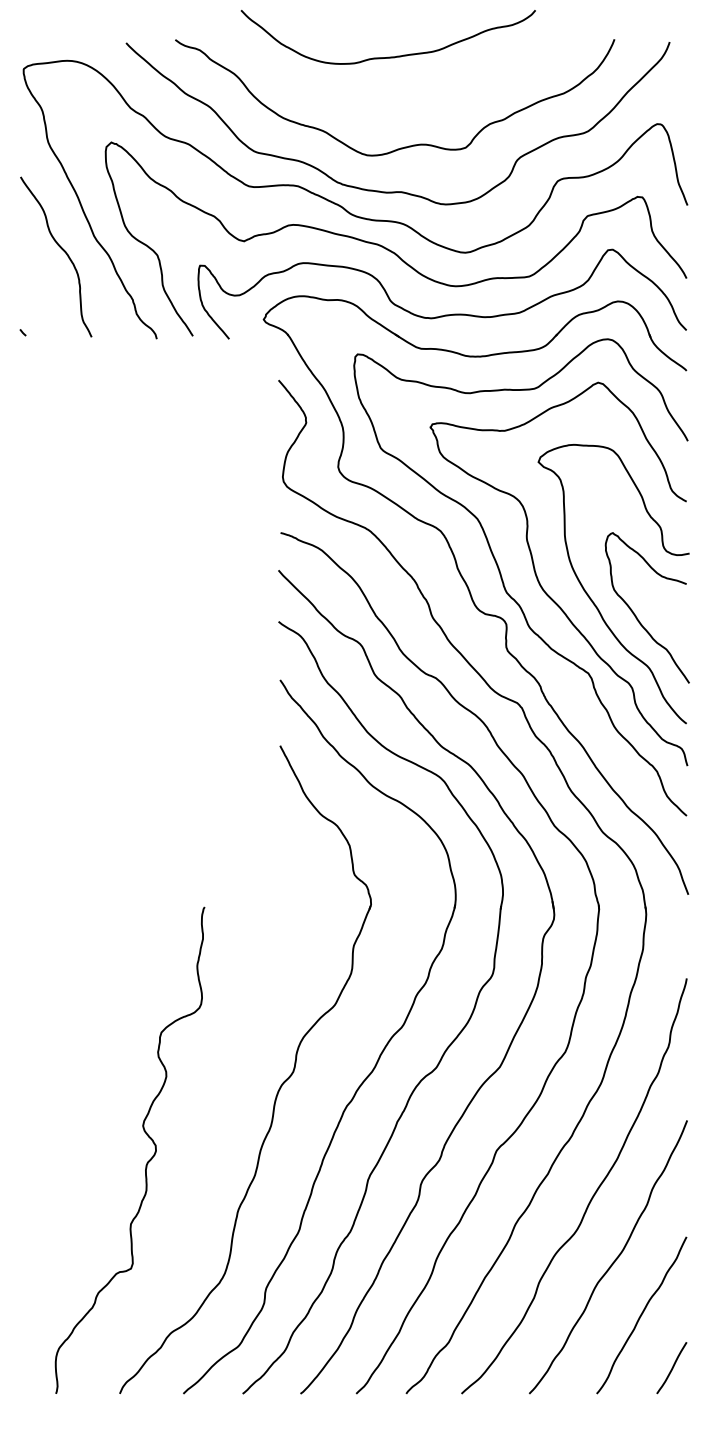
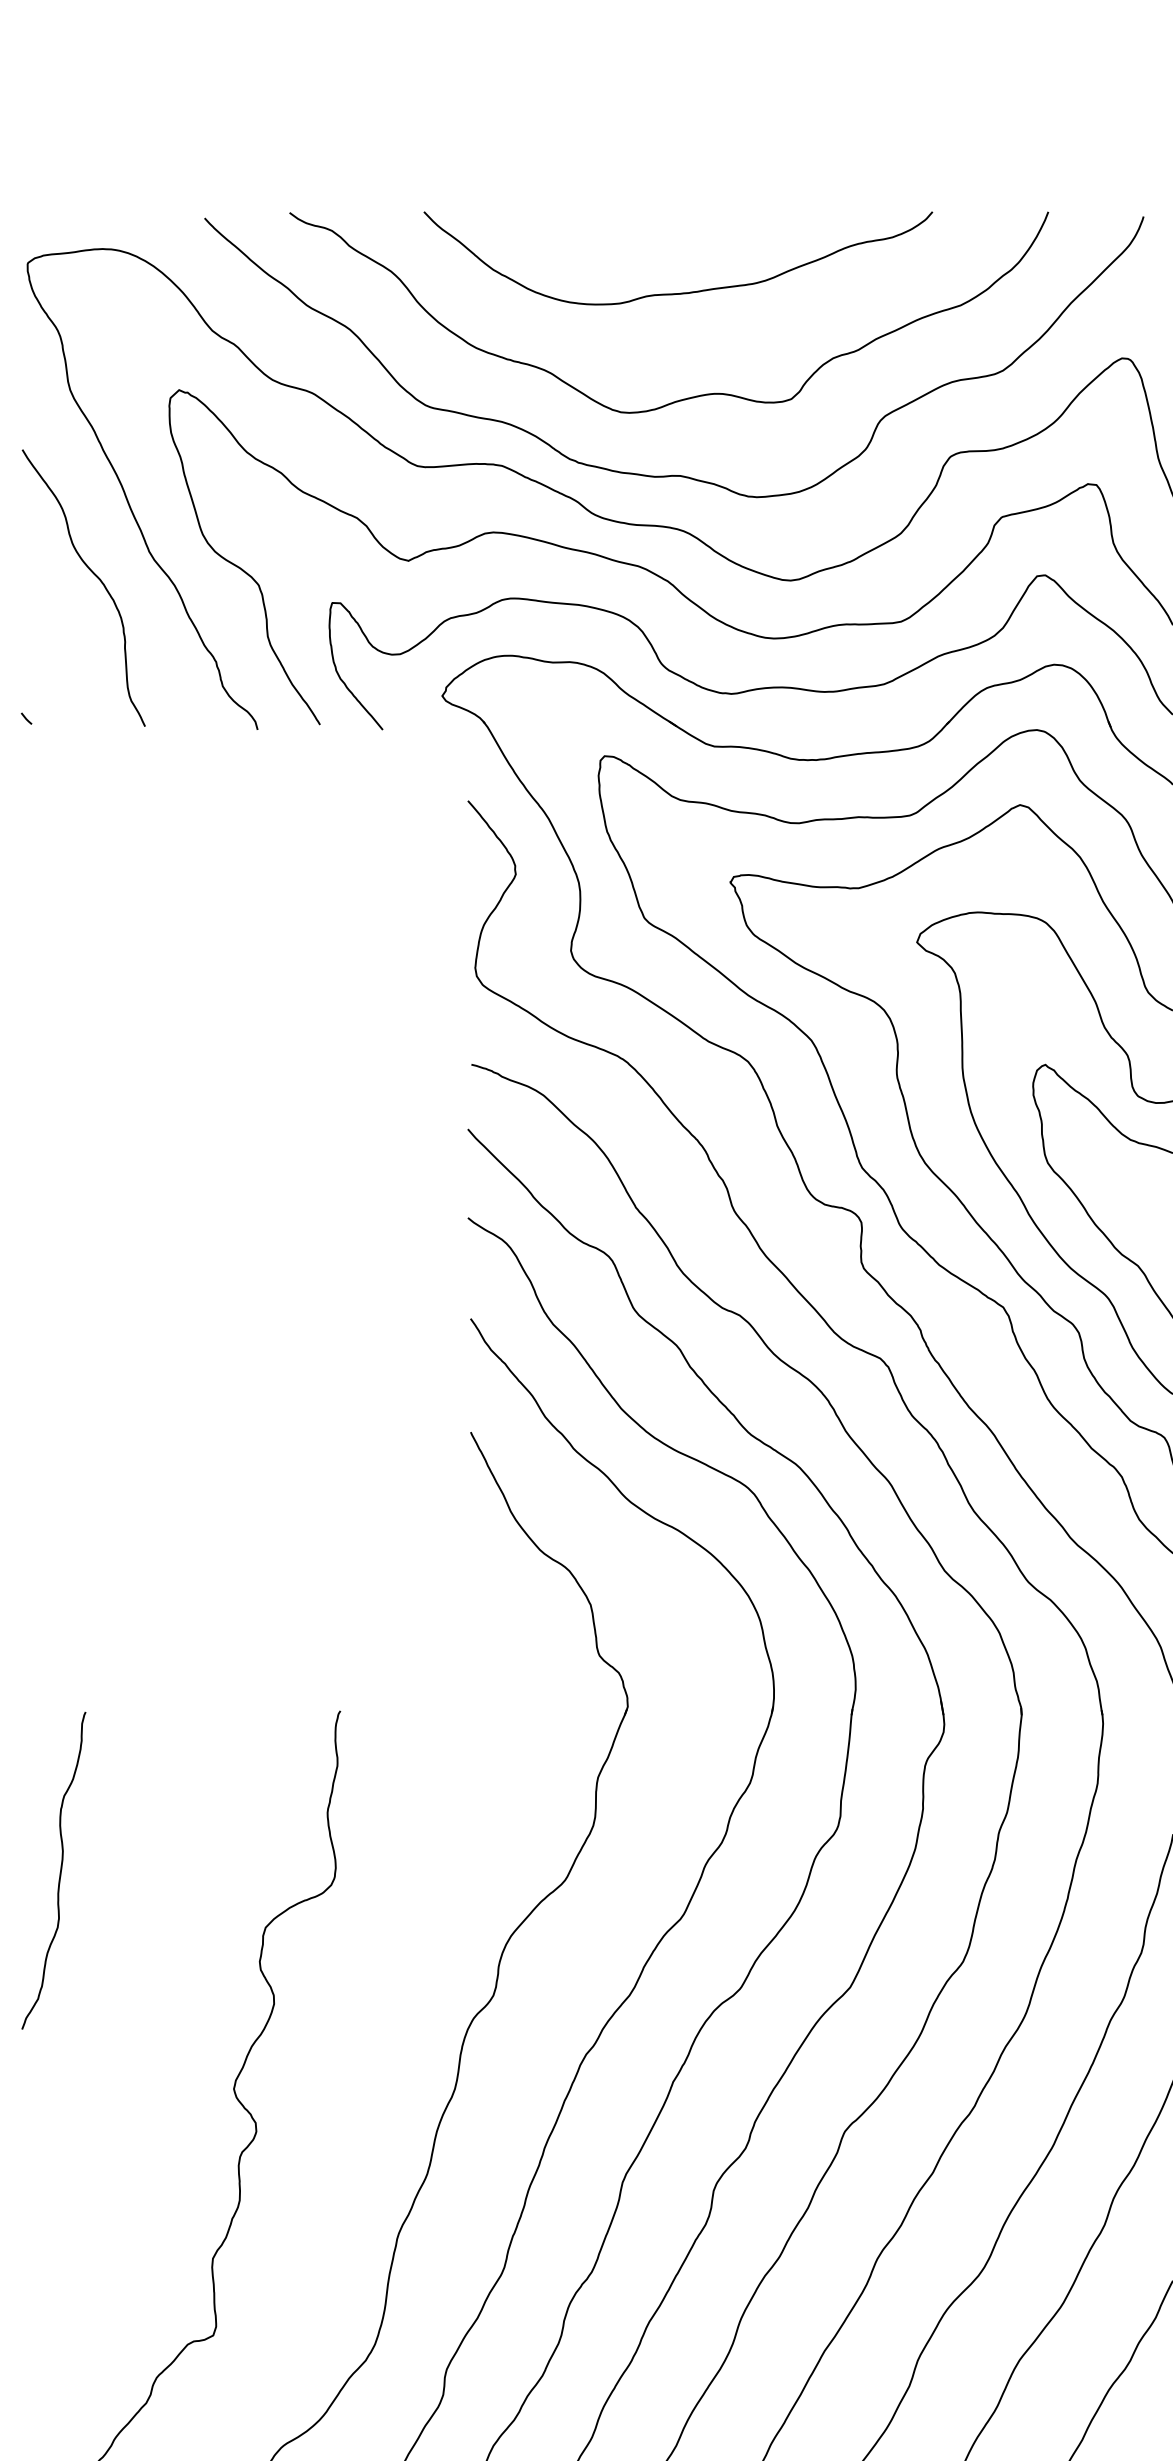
curve: (388, 56) -> (678, 291), moved
curve: (41, 1001) -> (58, 1874), added

